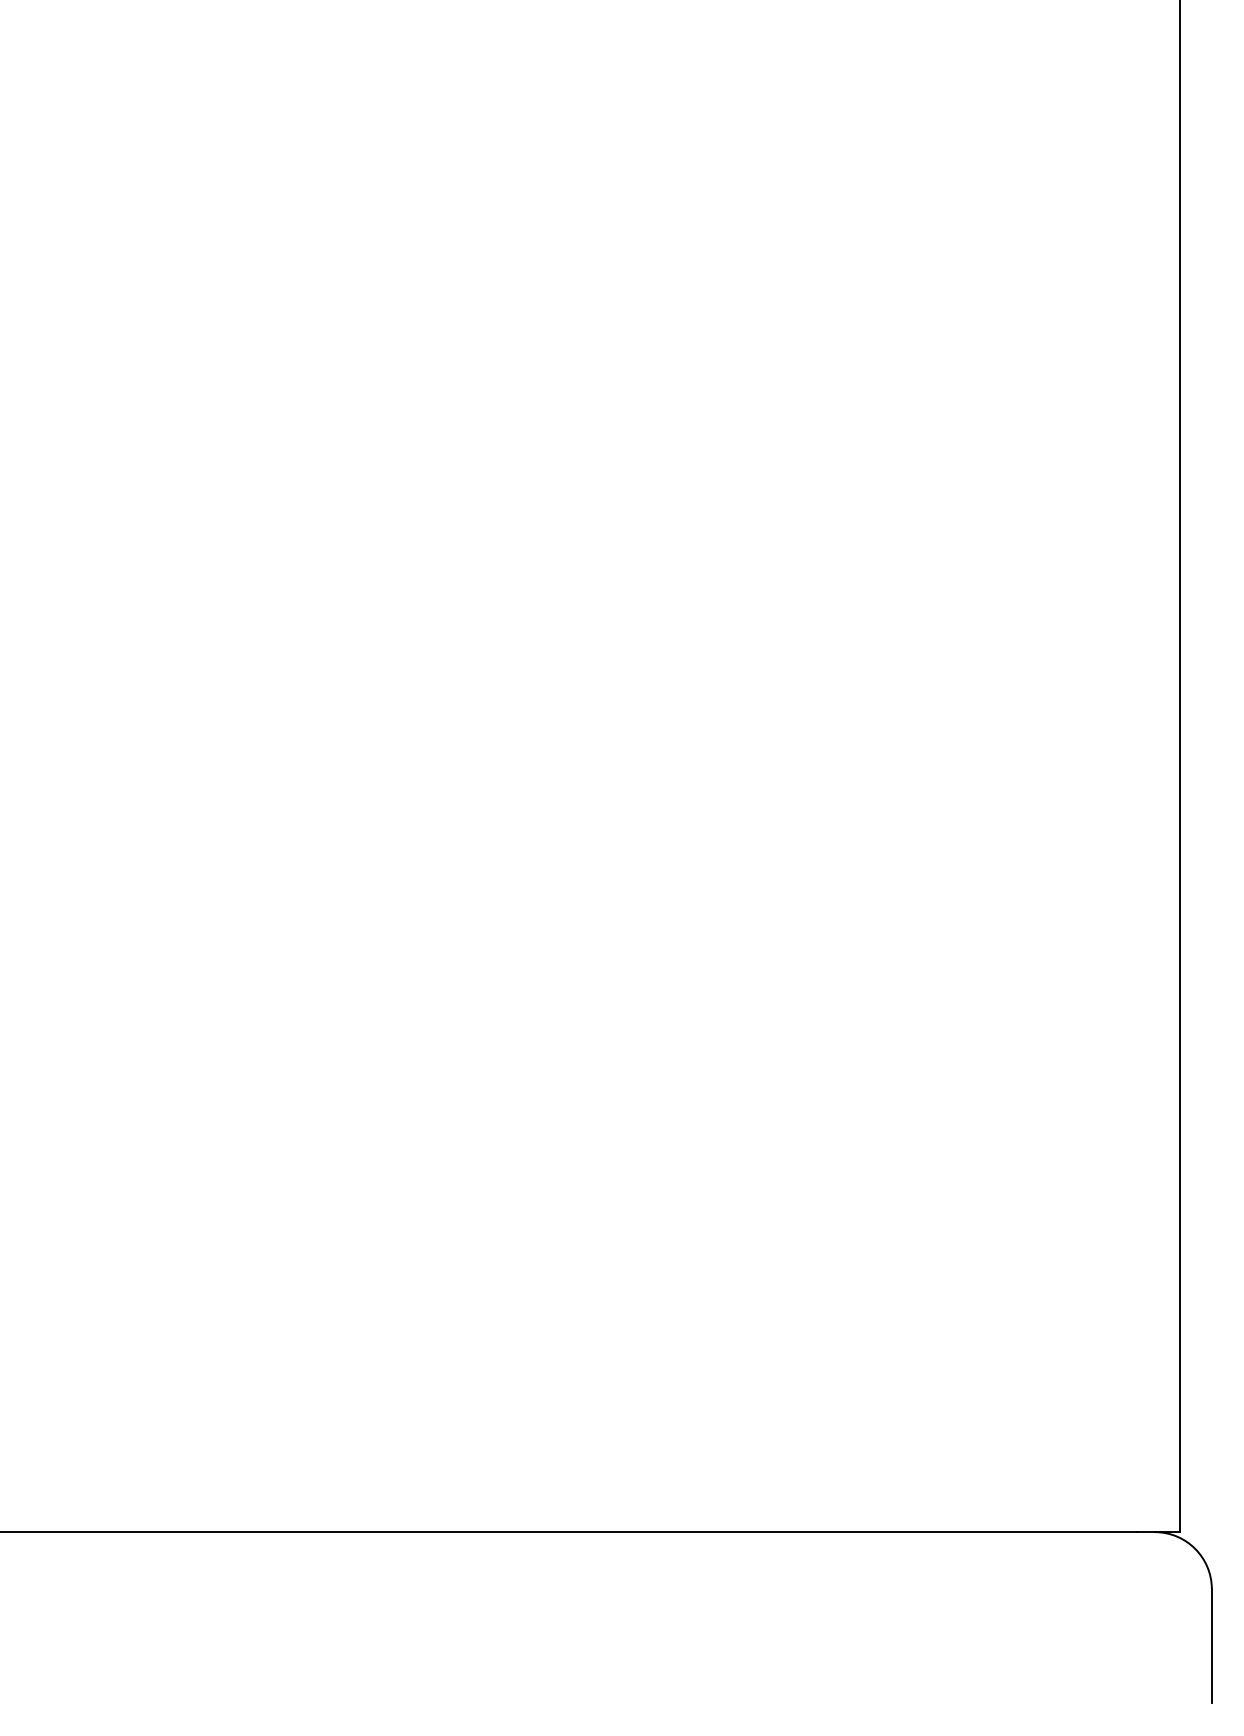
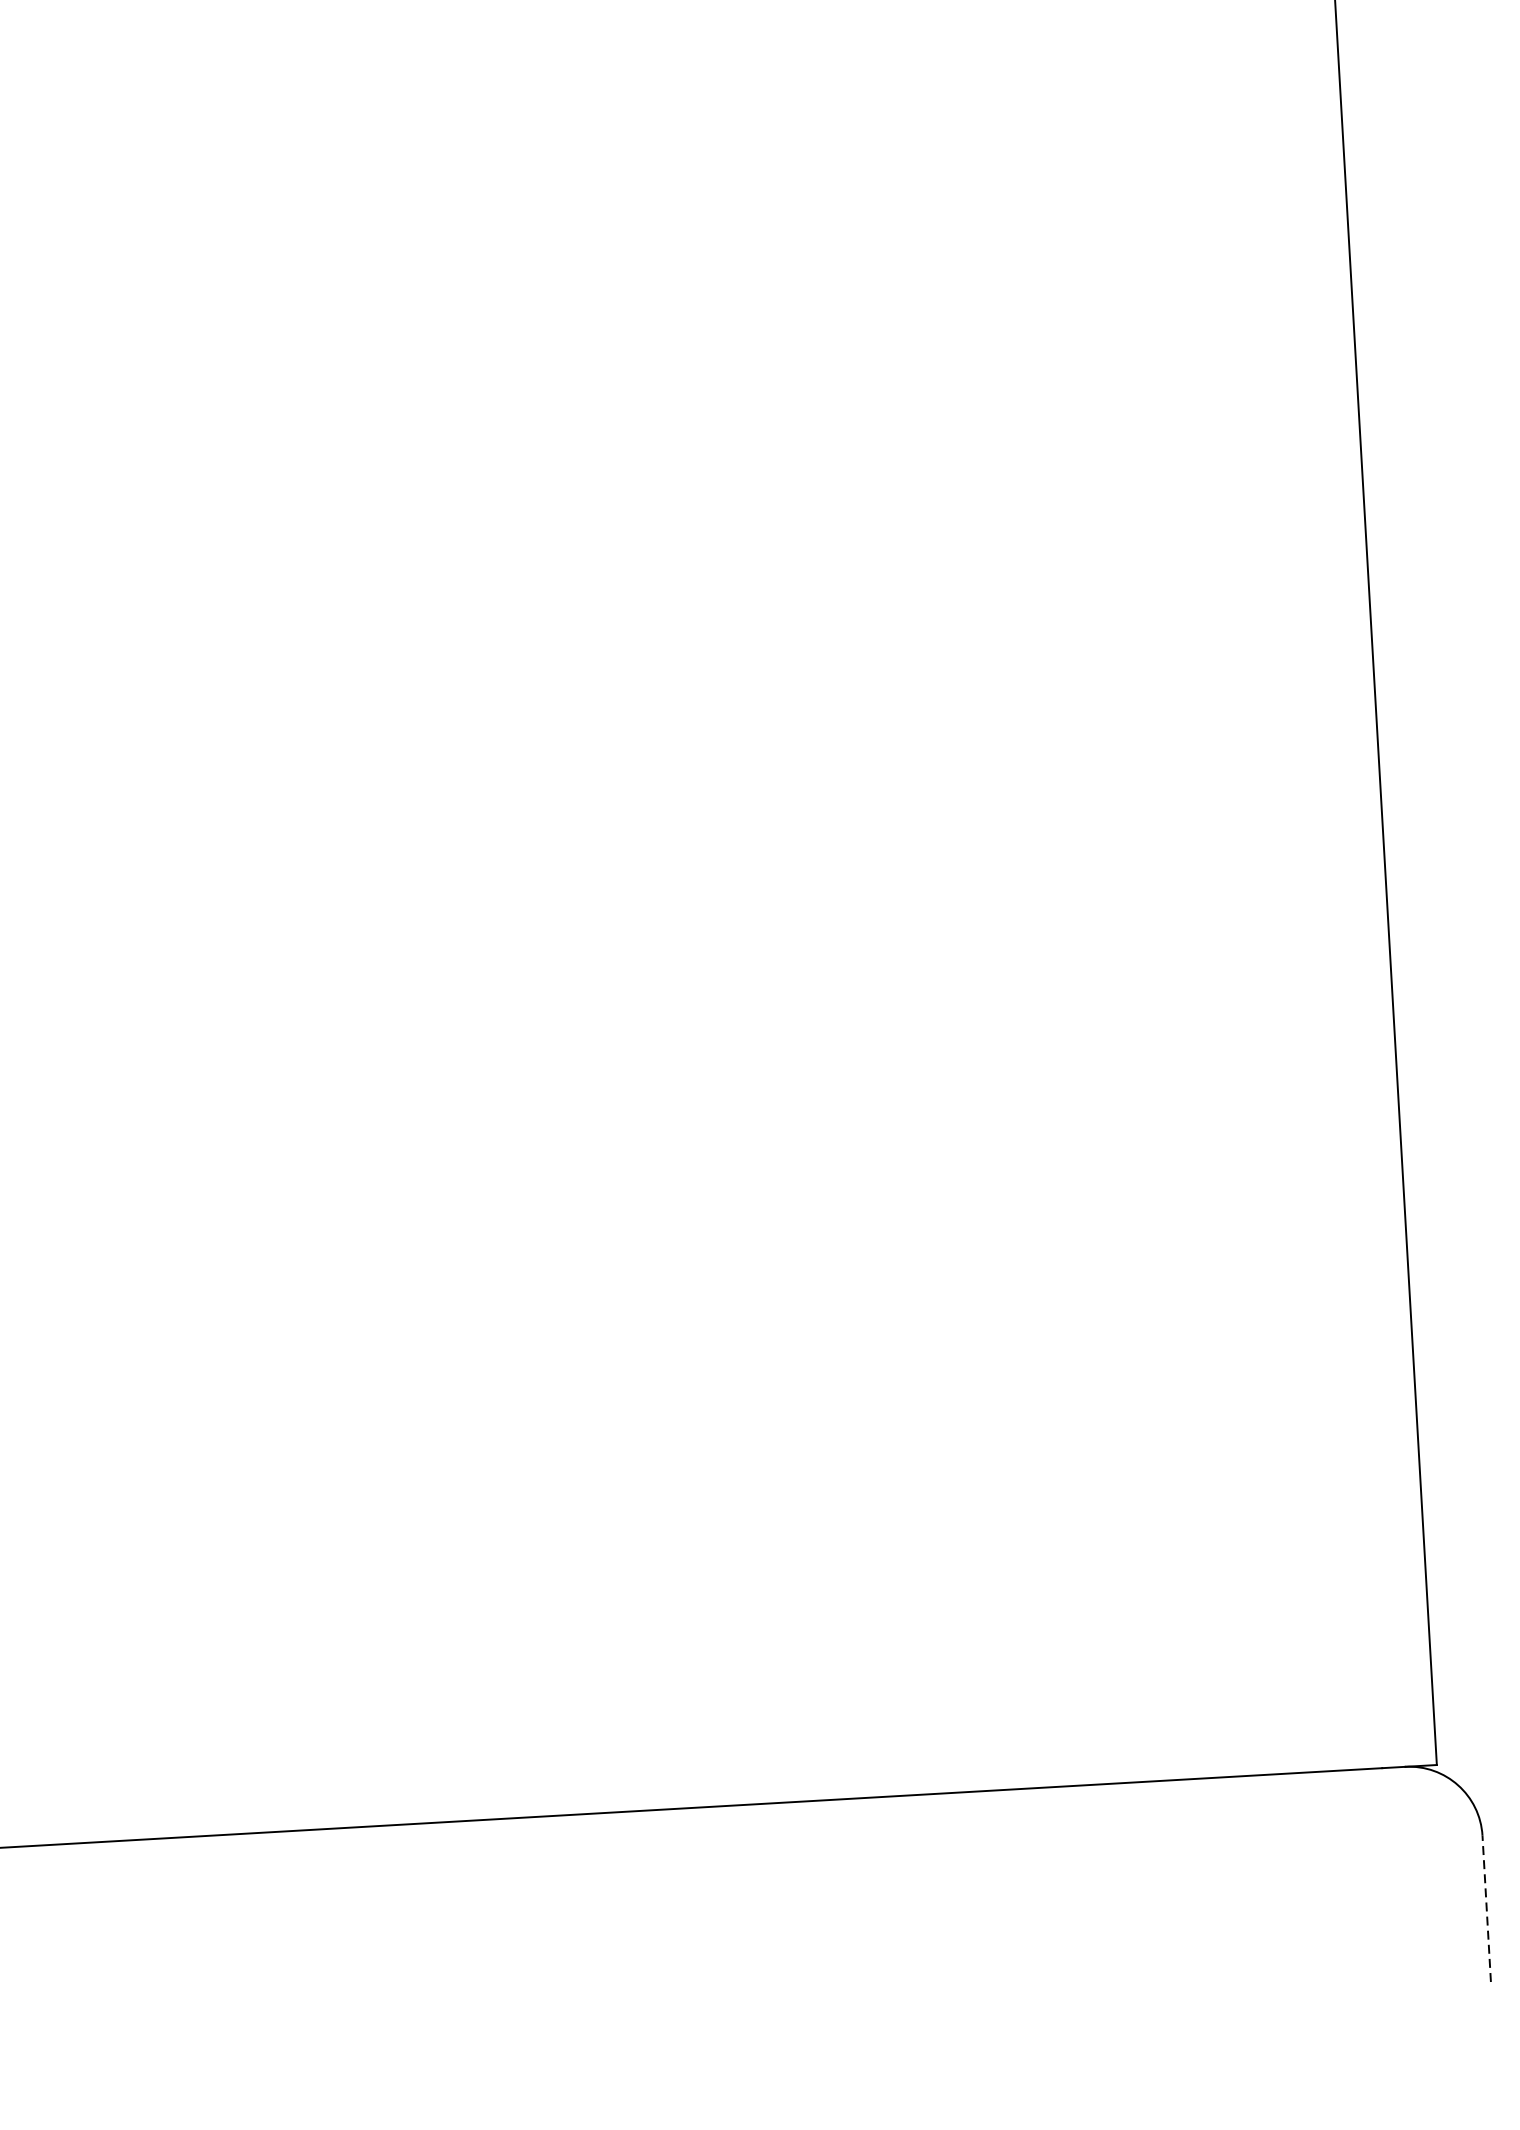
line: (1211, 1645) -> (1486, 1908), solid -> dashed

